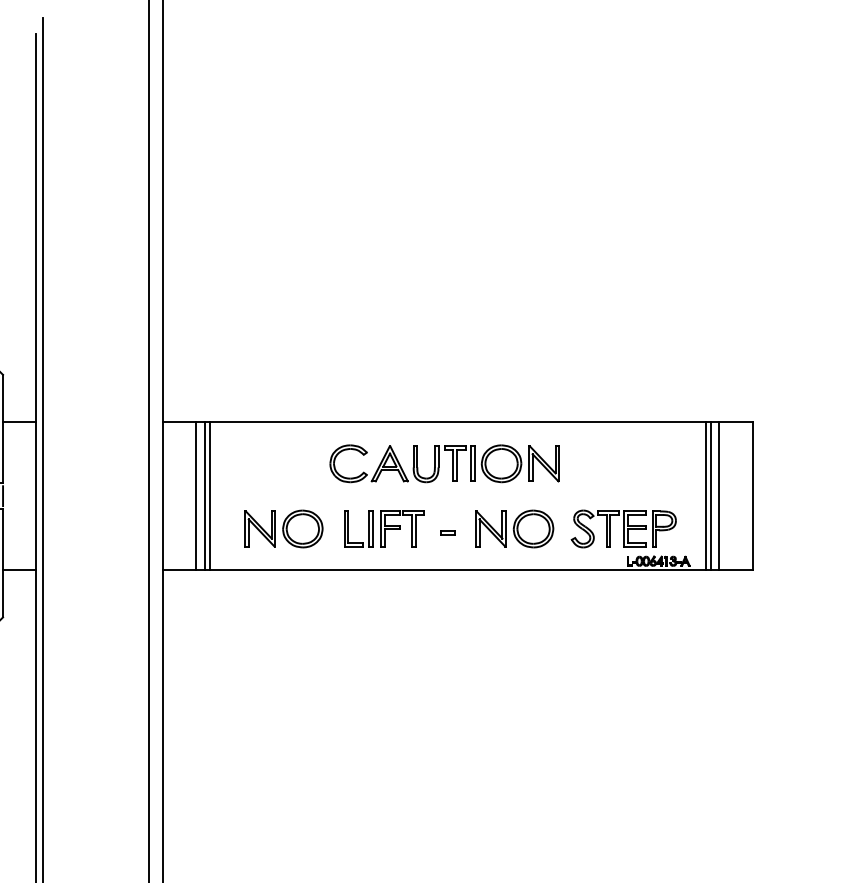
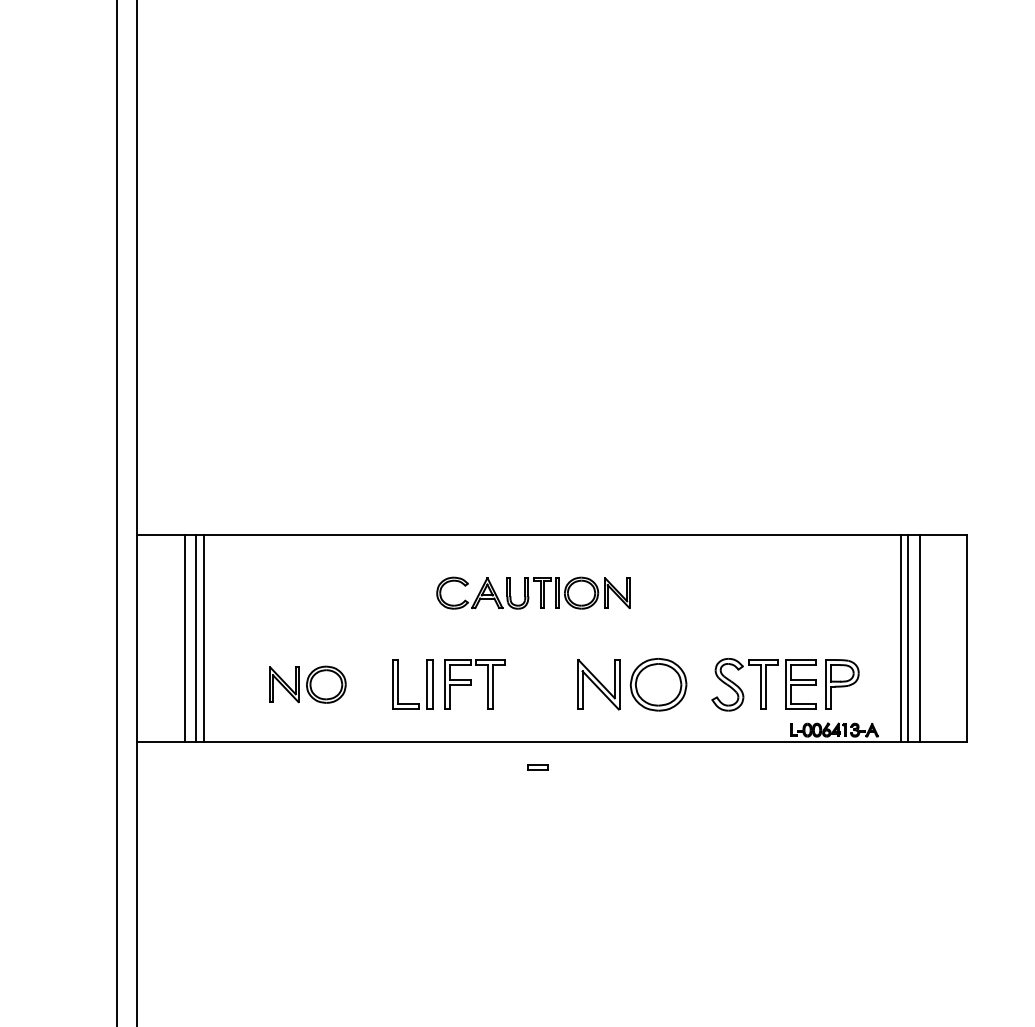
part: (444, 463) -> (533, 592), size x0.6
part: (283, 528) -> (307, 684), size x0.7
part: (447, 532) -> (537, 766), moved

